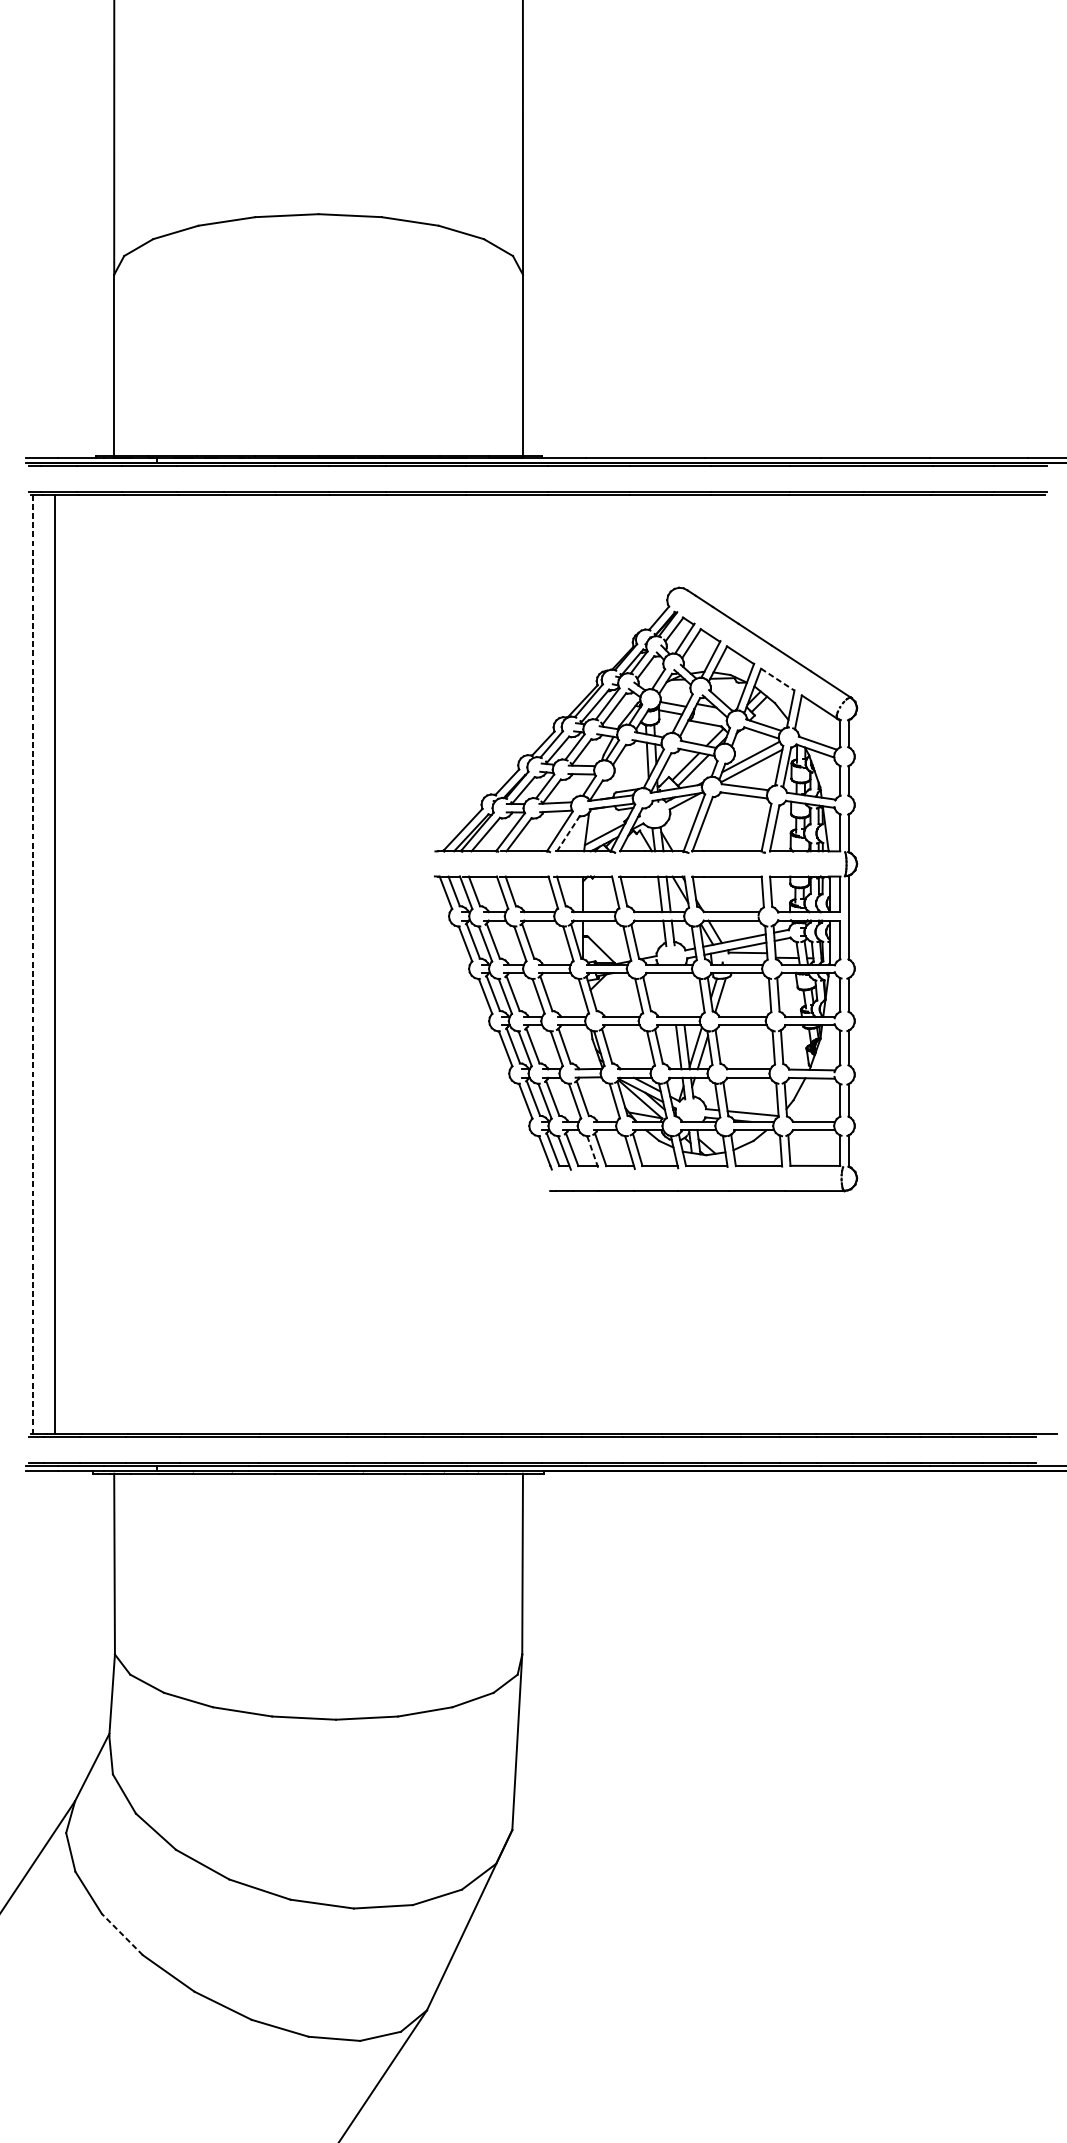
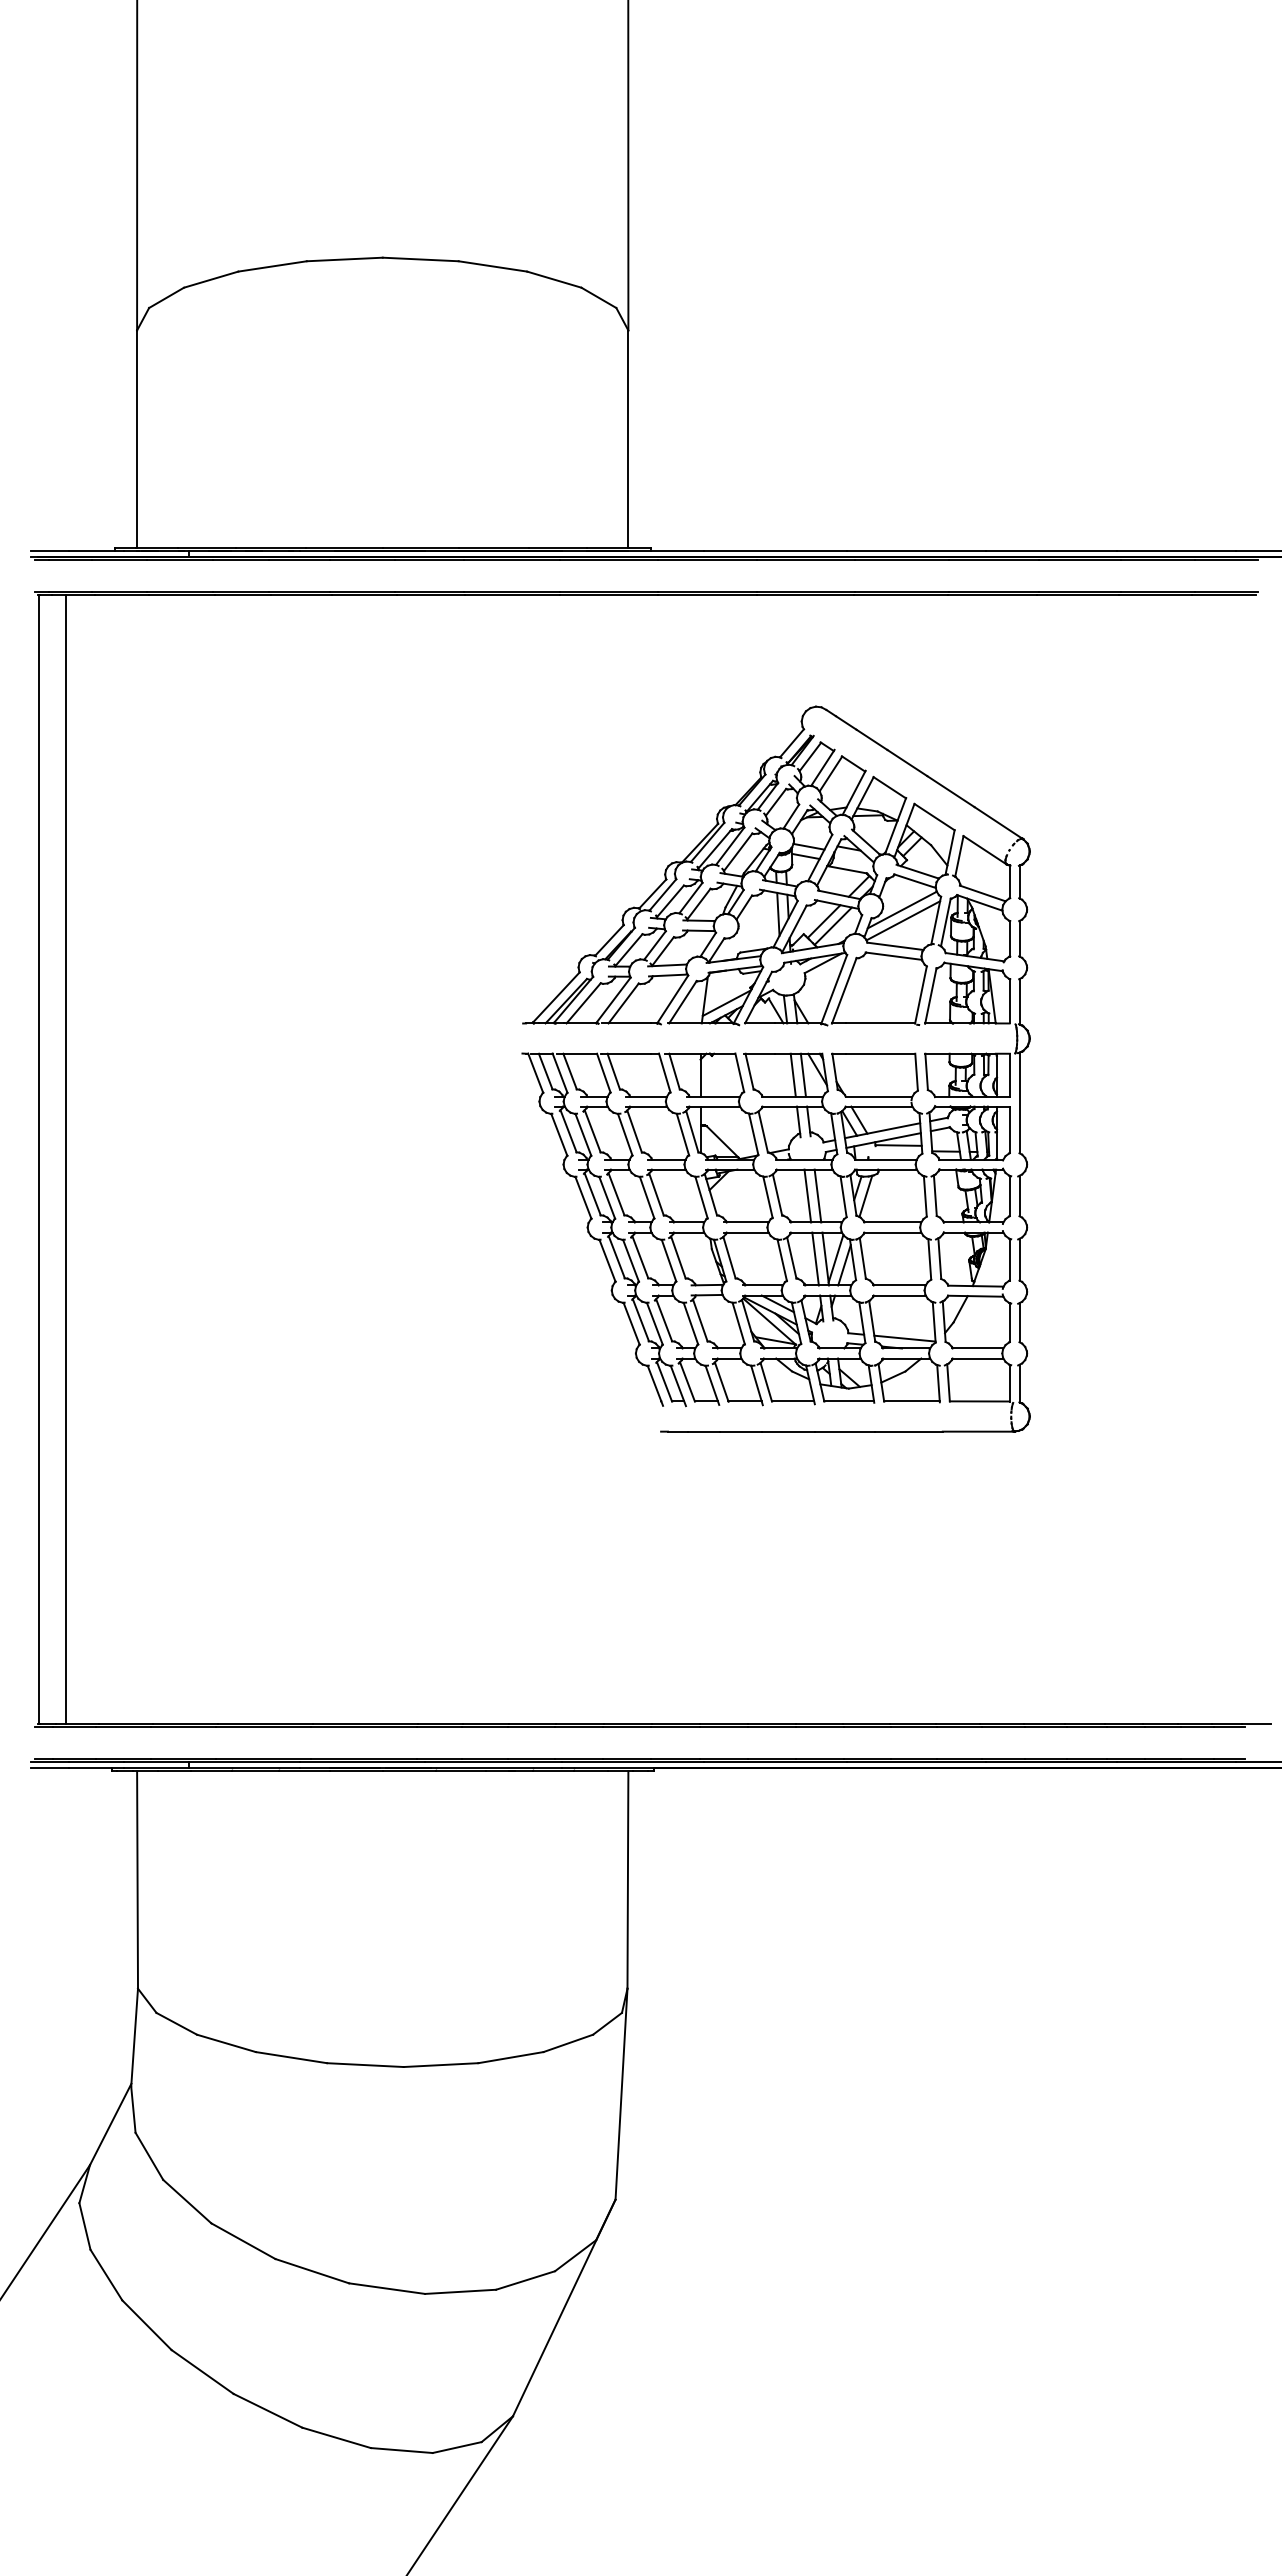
line: (777, 679) -> (934, 817), dashed -> solid
line: (568, 833) -> (683, 1001), dashed -> solid
line: (32, 964) -> (39, 1159), dashed -> solid
line: (672, 994) -> (807, 1195), added
line: (680, 994) -> (817, 1195), added
line: (592, 1152) -> (712, 1385), dashed -> solid
line: (122, 1933) -> (146, 2324), dashed -> solid

